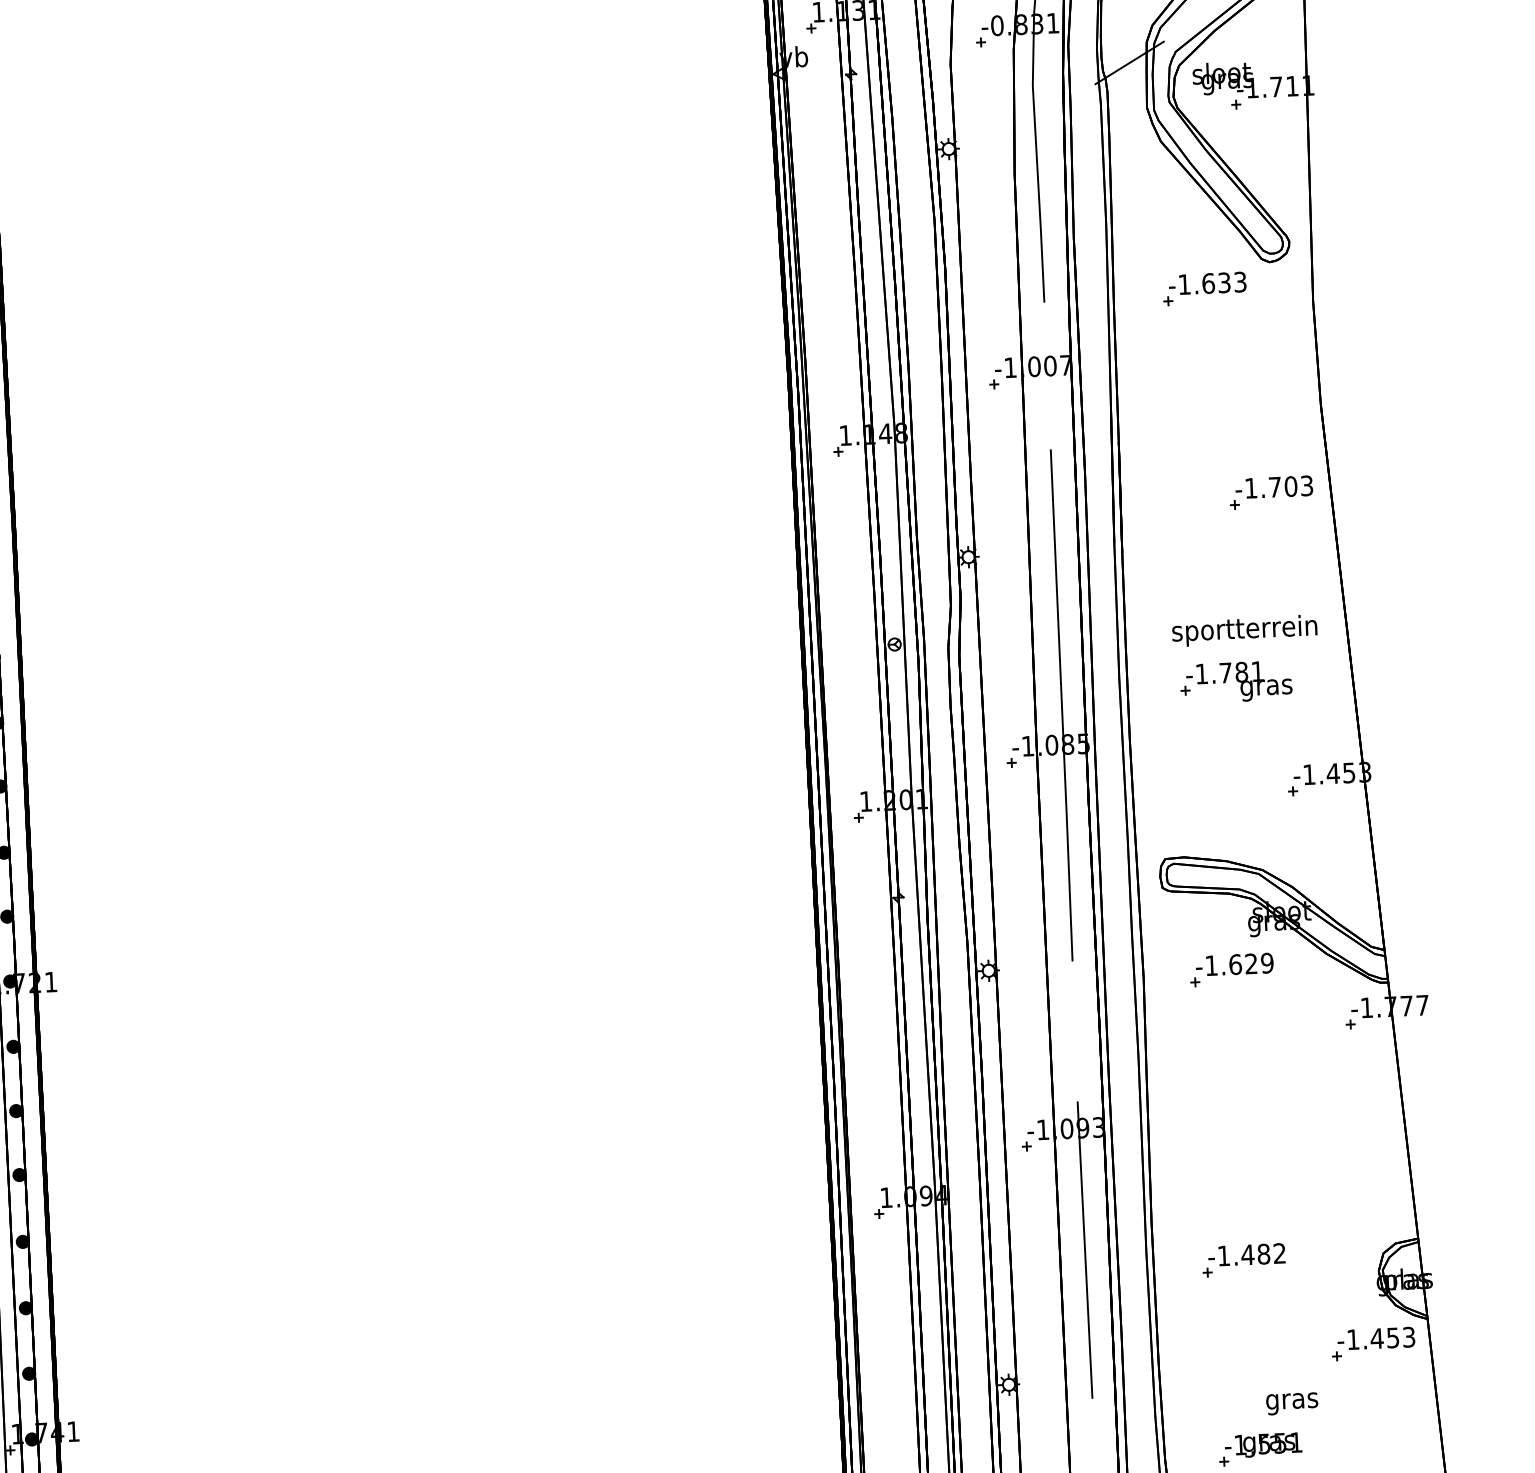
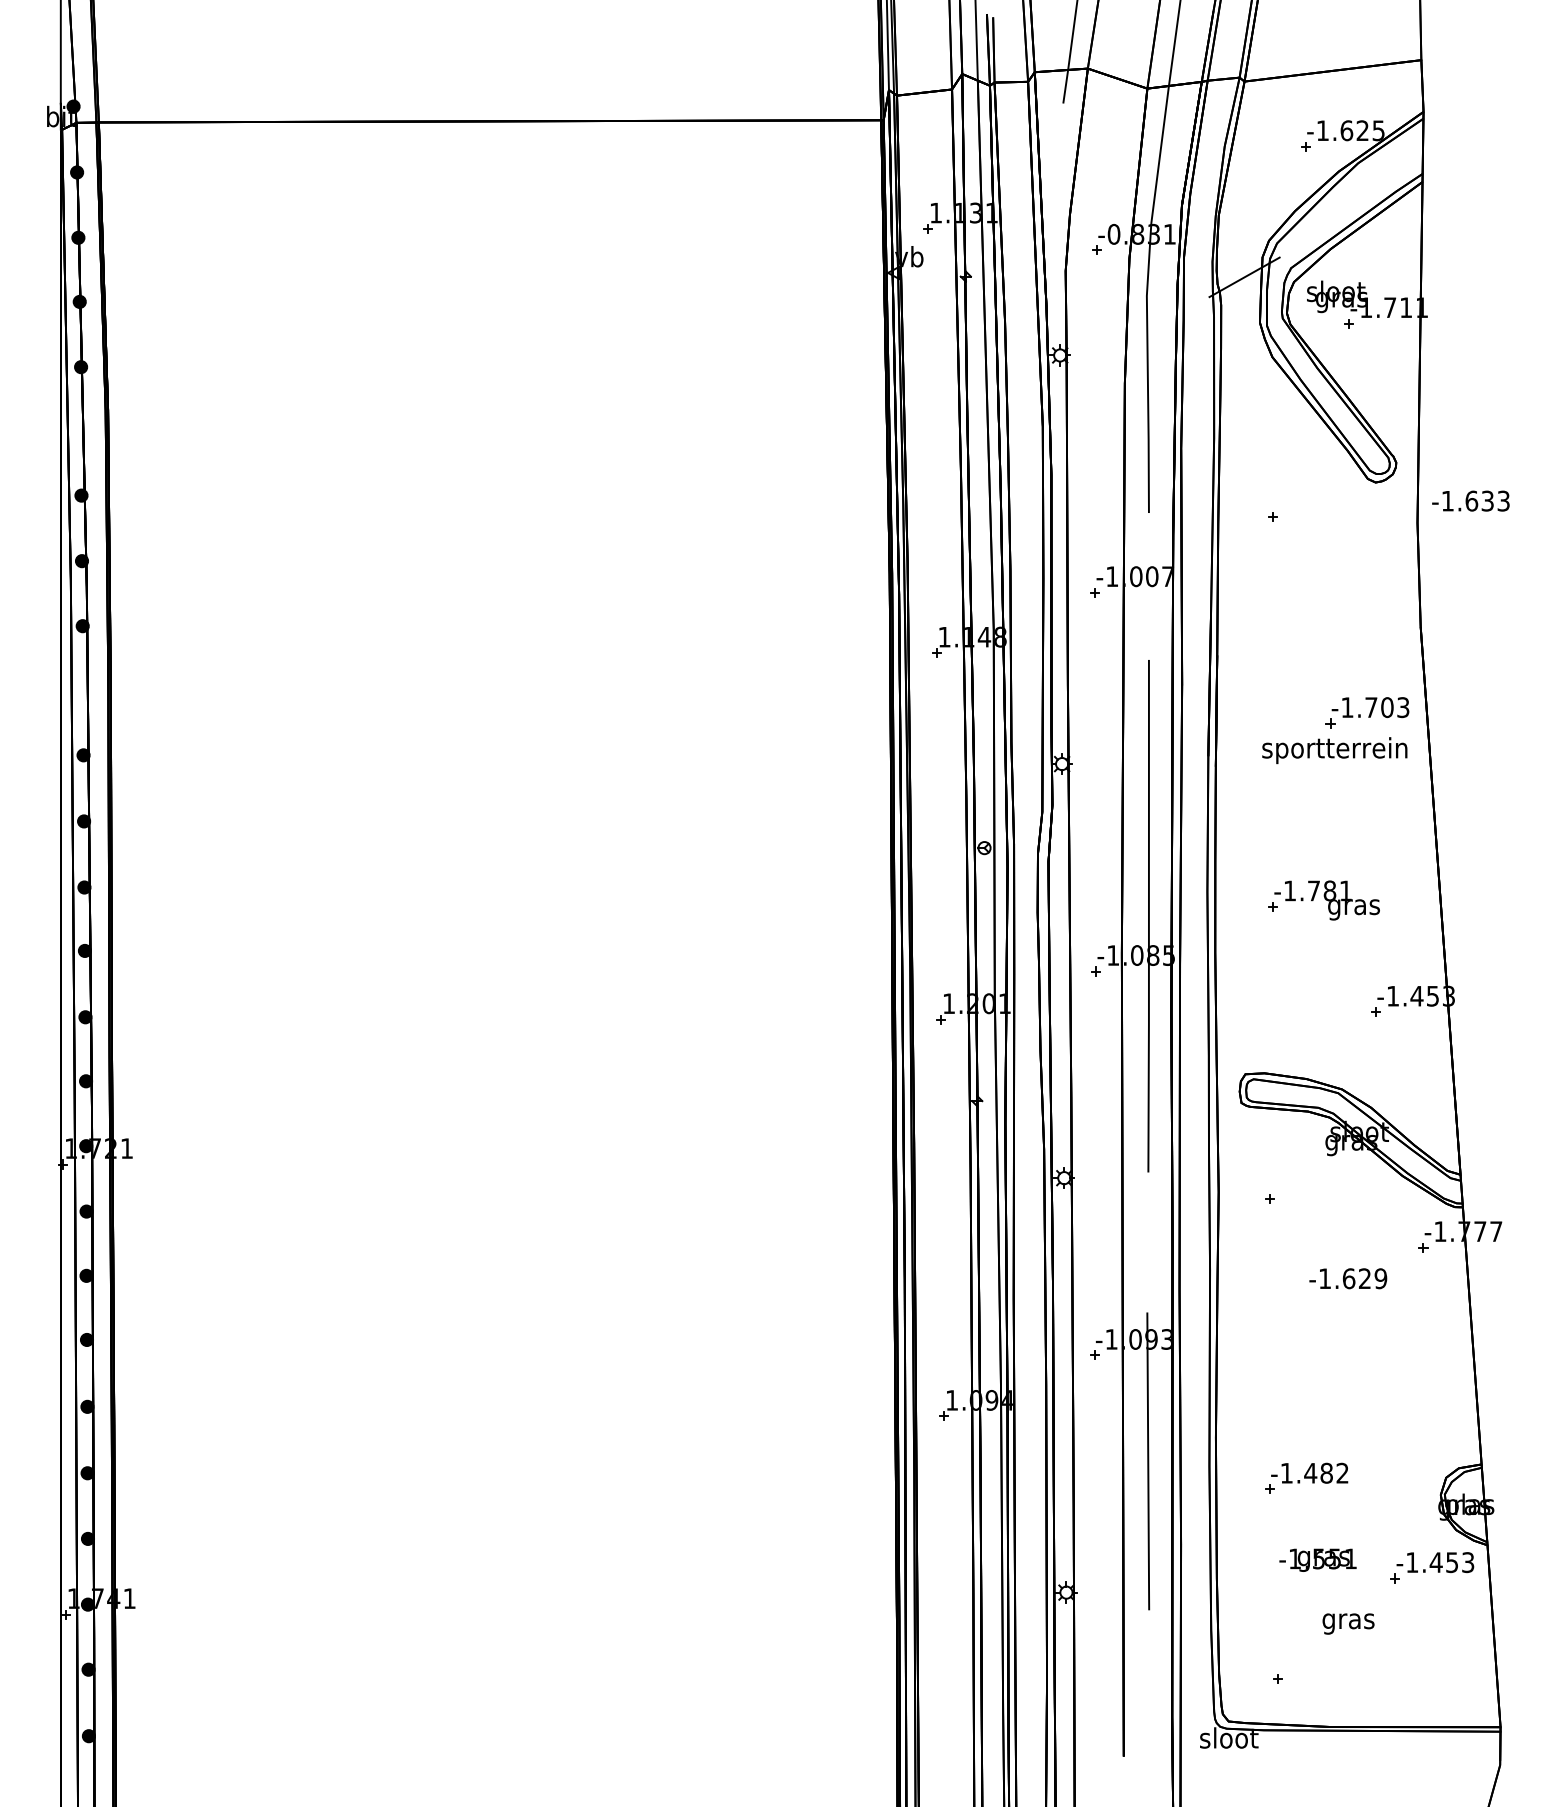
text: (1207, 282) -> (1470, 500), moved
text: (1244, 630) -> (1334, 750), moved
text: (1234, 964) -> (1348, 1278), moved
text: (1262, 1444) -> (1317, 1559), moved

